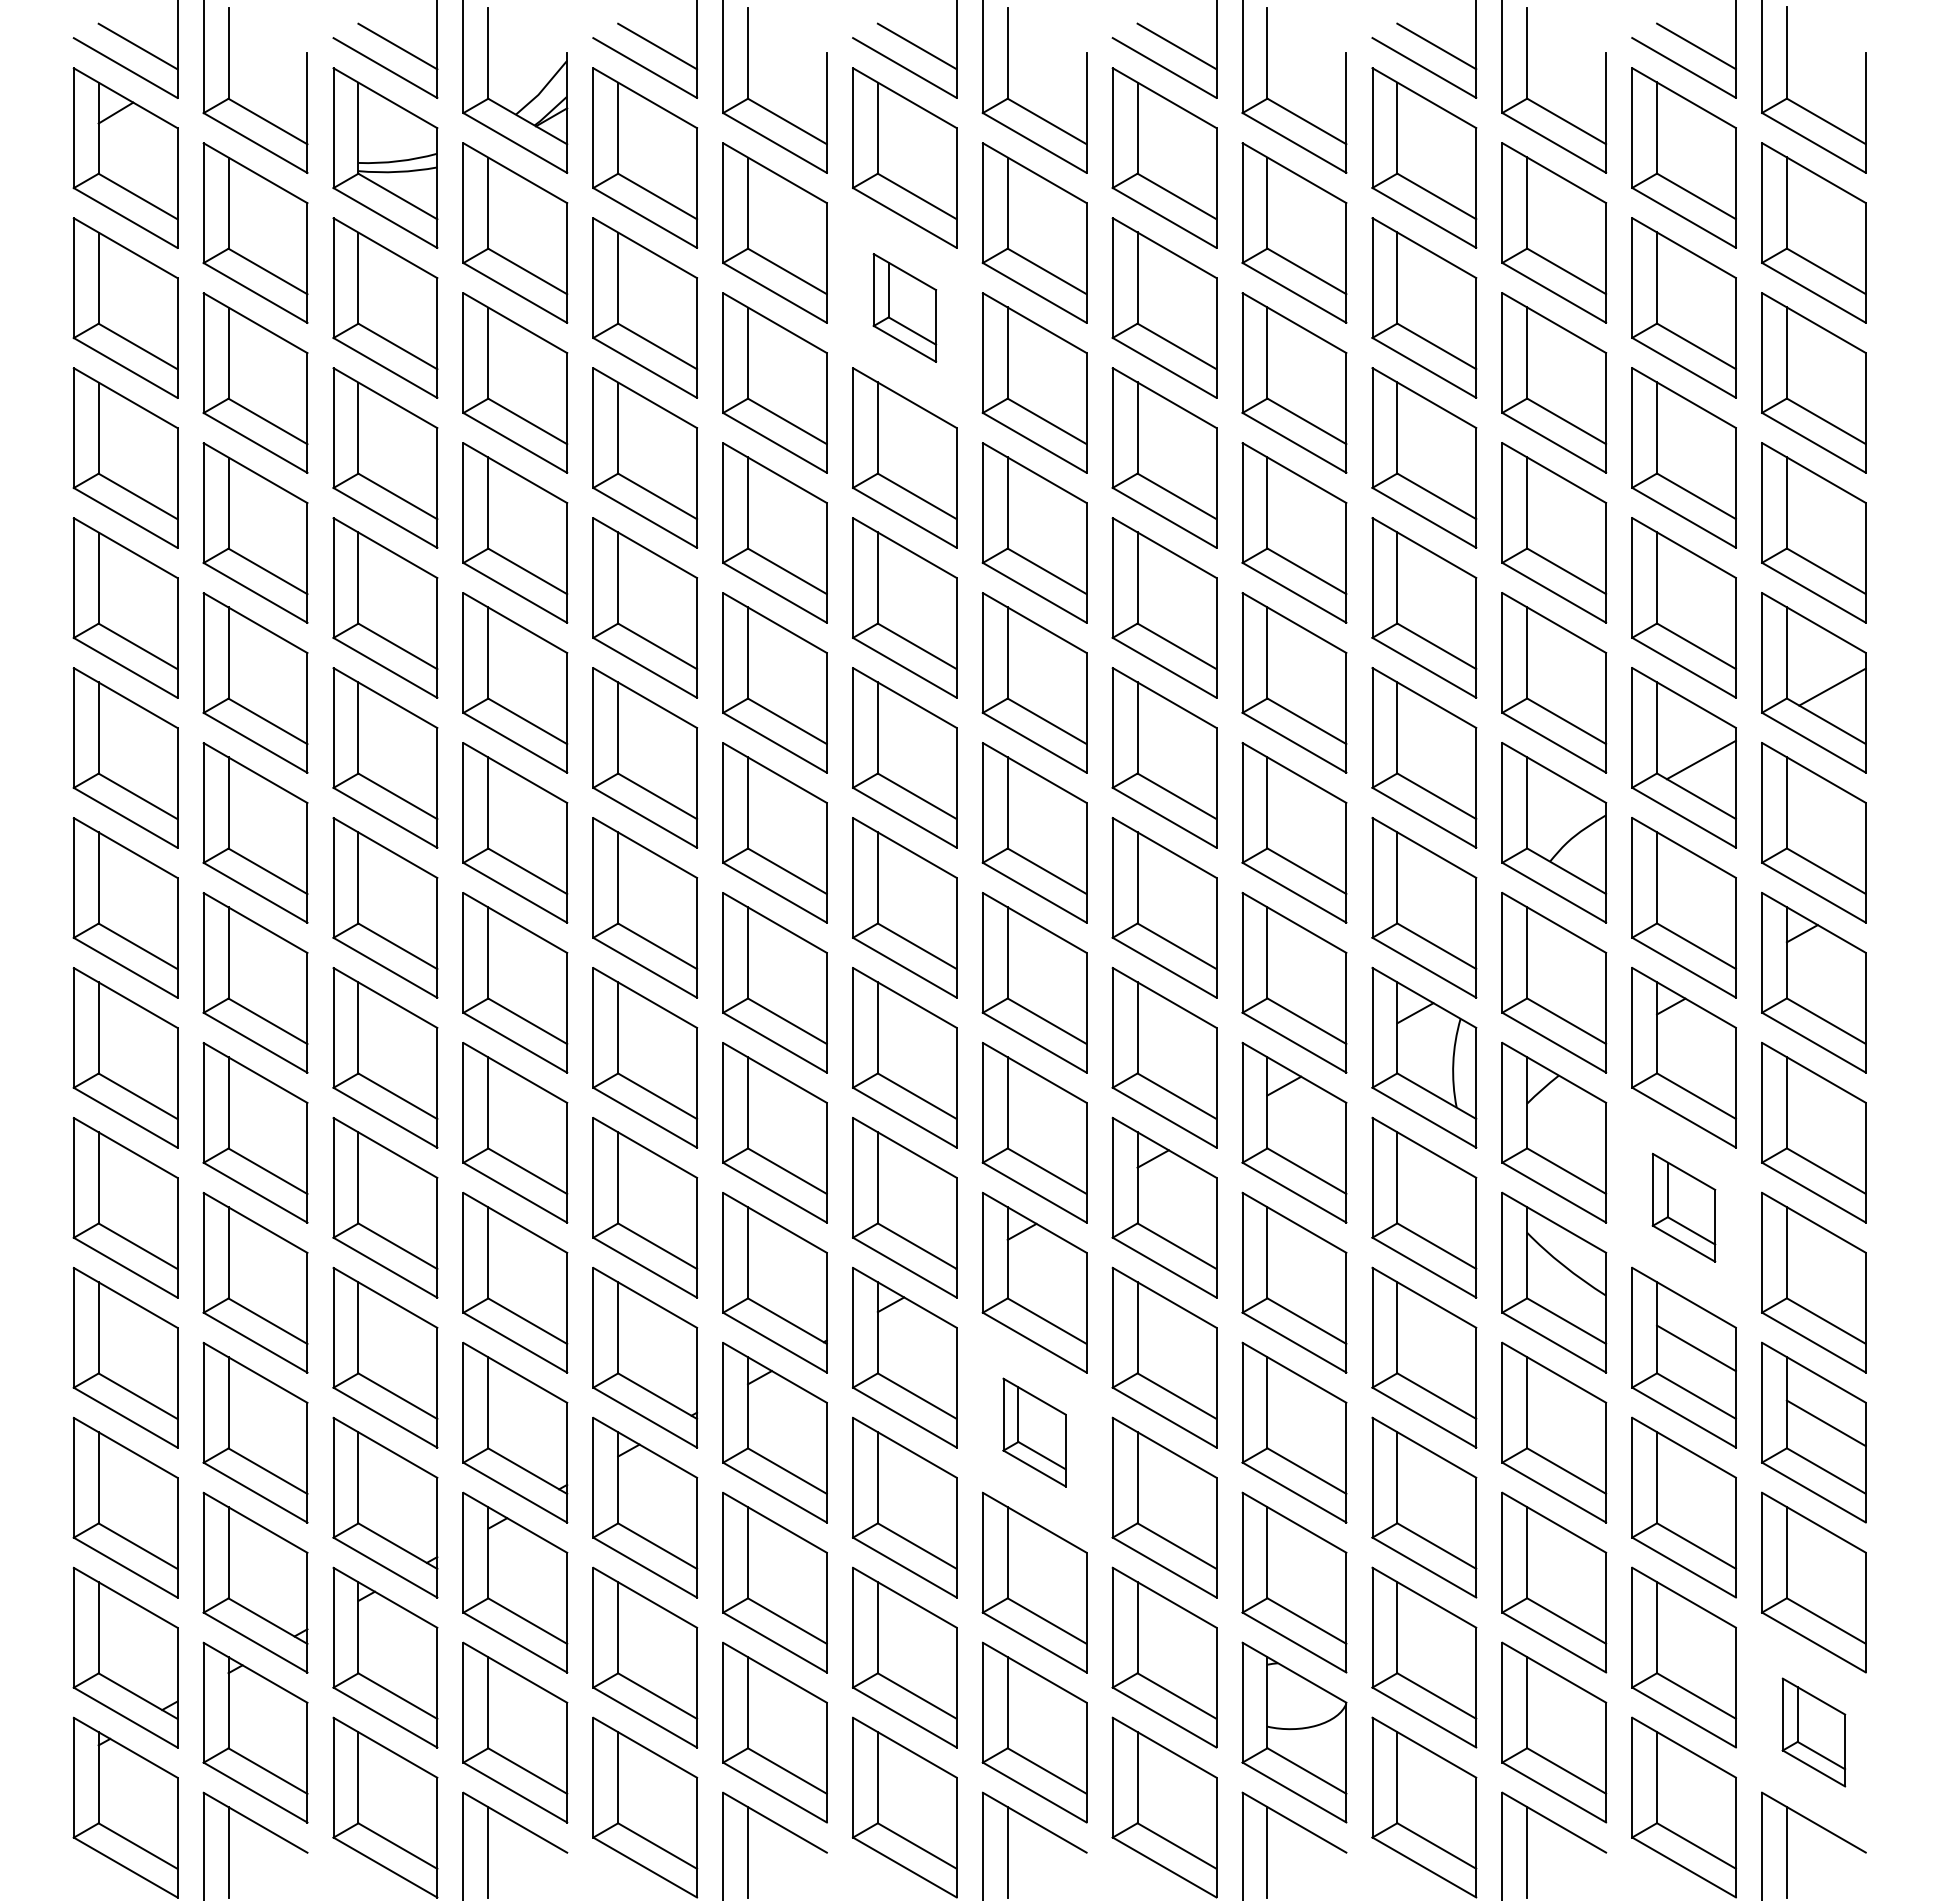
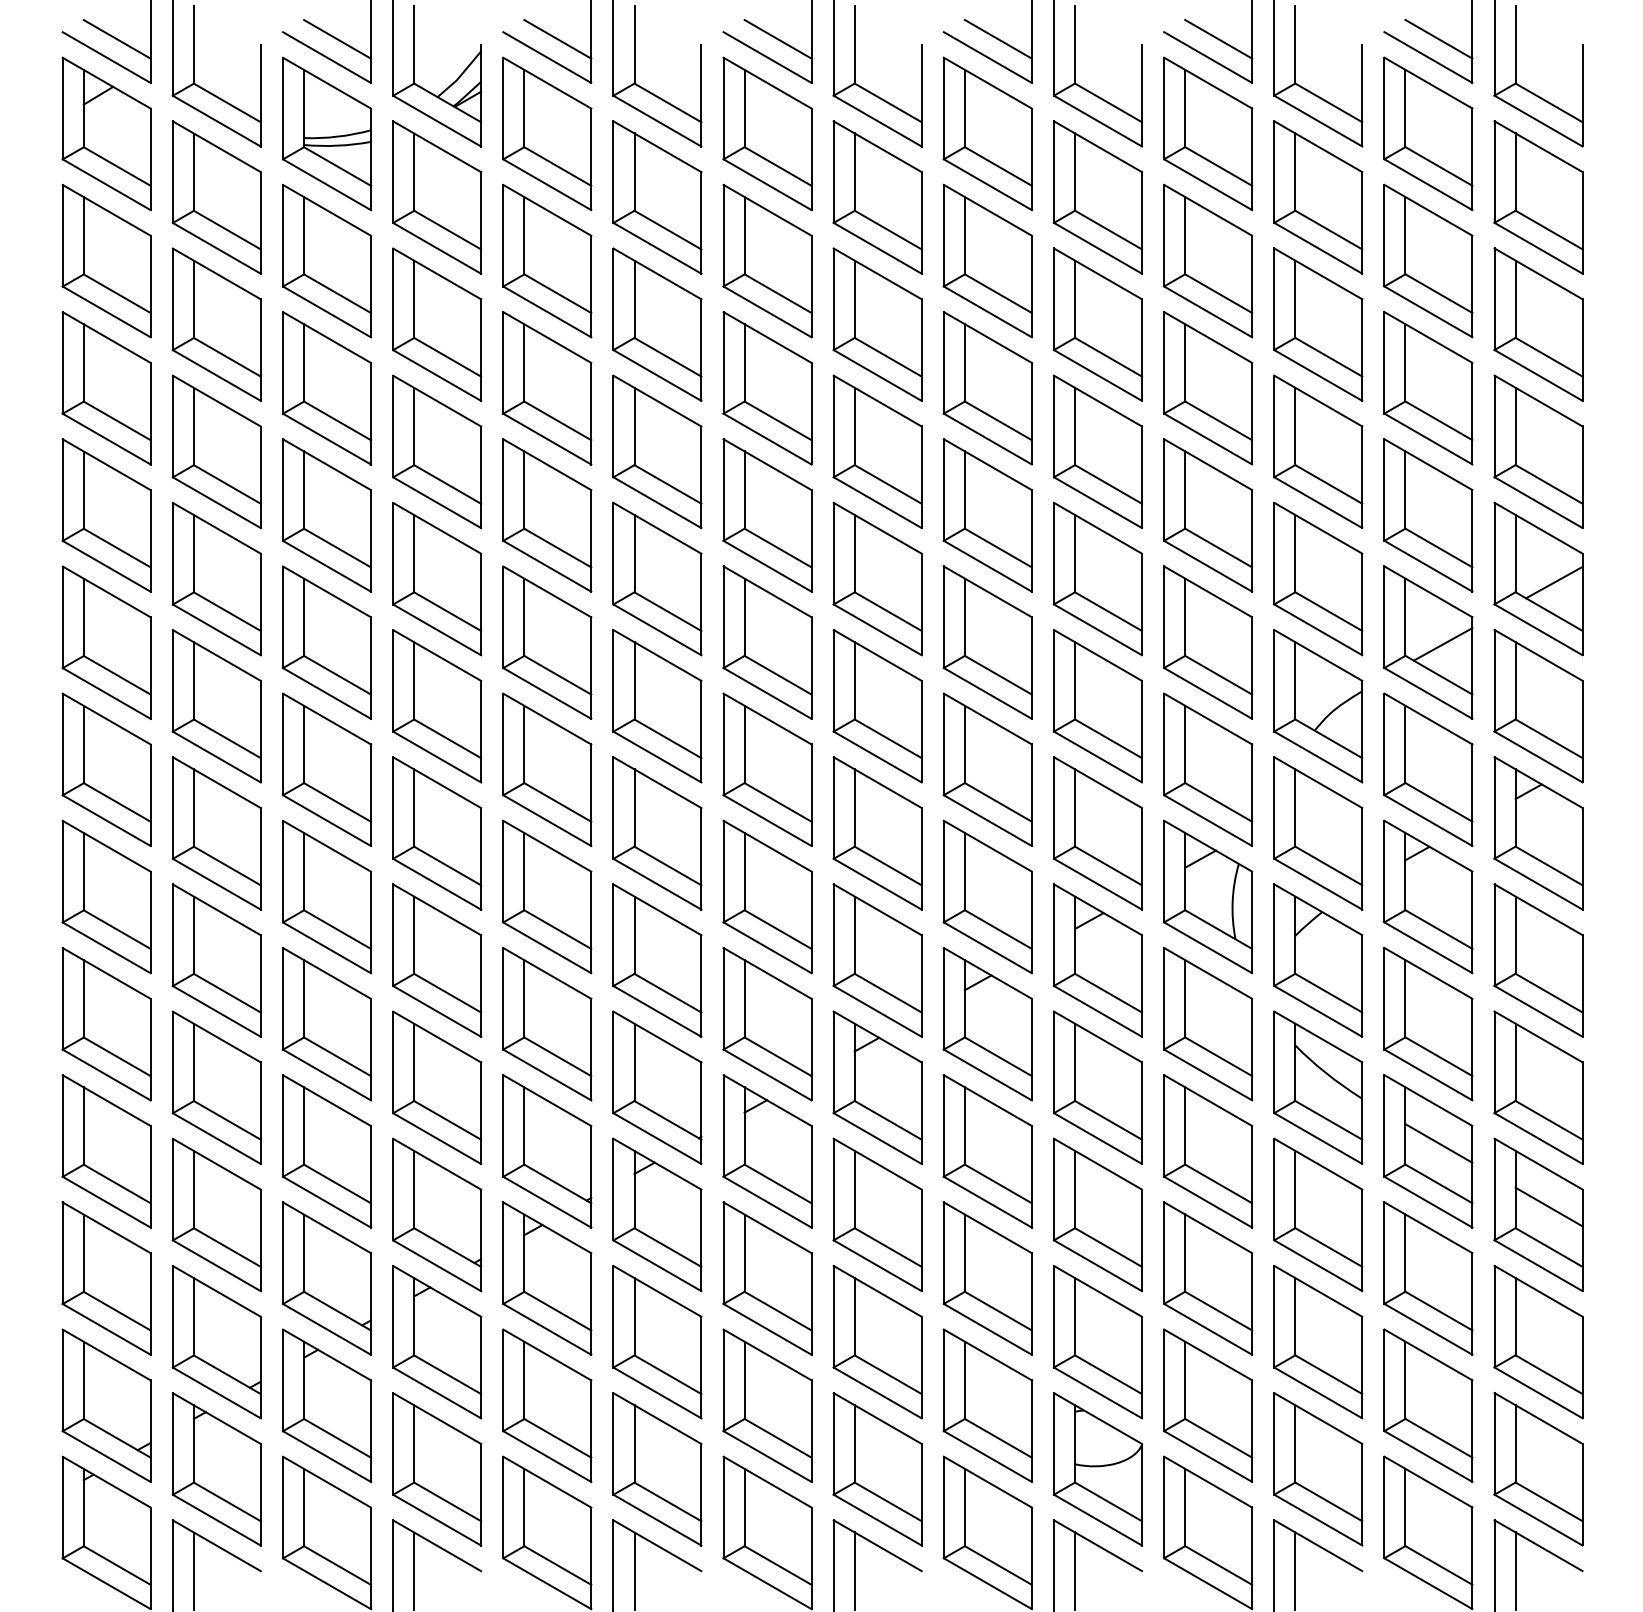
part: (904, 307) -> (767, 260), size x1.67
part: (1683, 1207) -> (1427, 1023), size x1.67
part: (1034, 1432) -> (877, 1214), size x1.67
part: (1813, 1732) -> (1538, 1469), size x1.67

